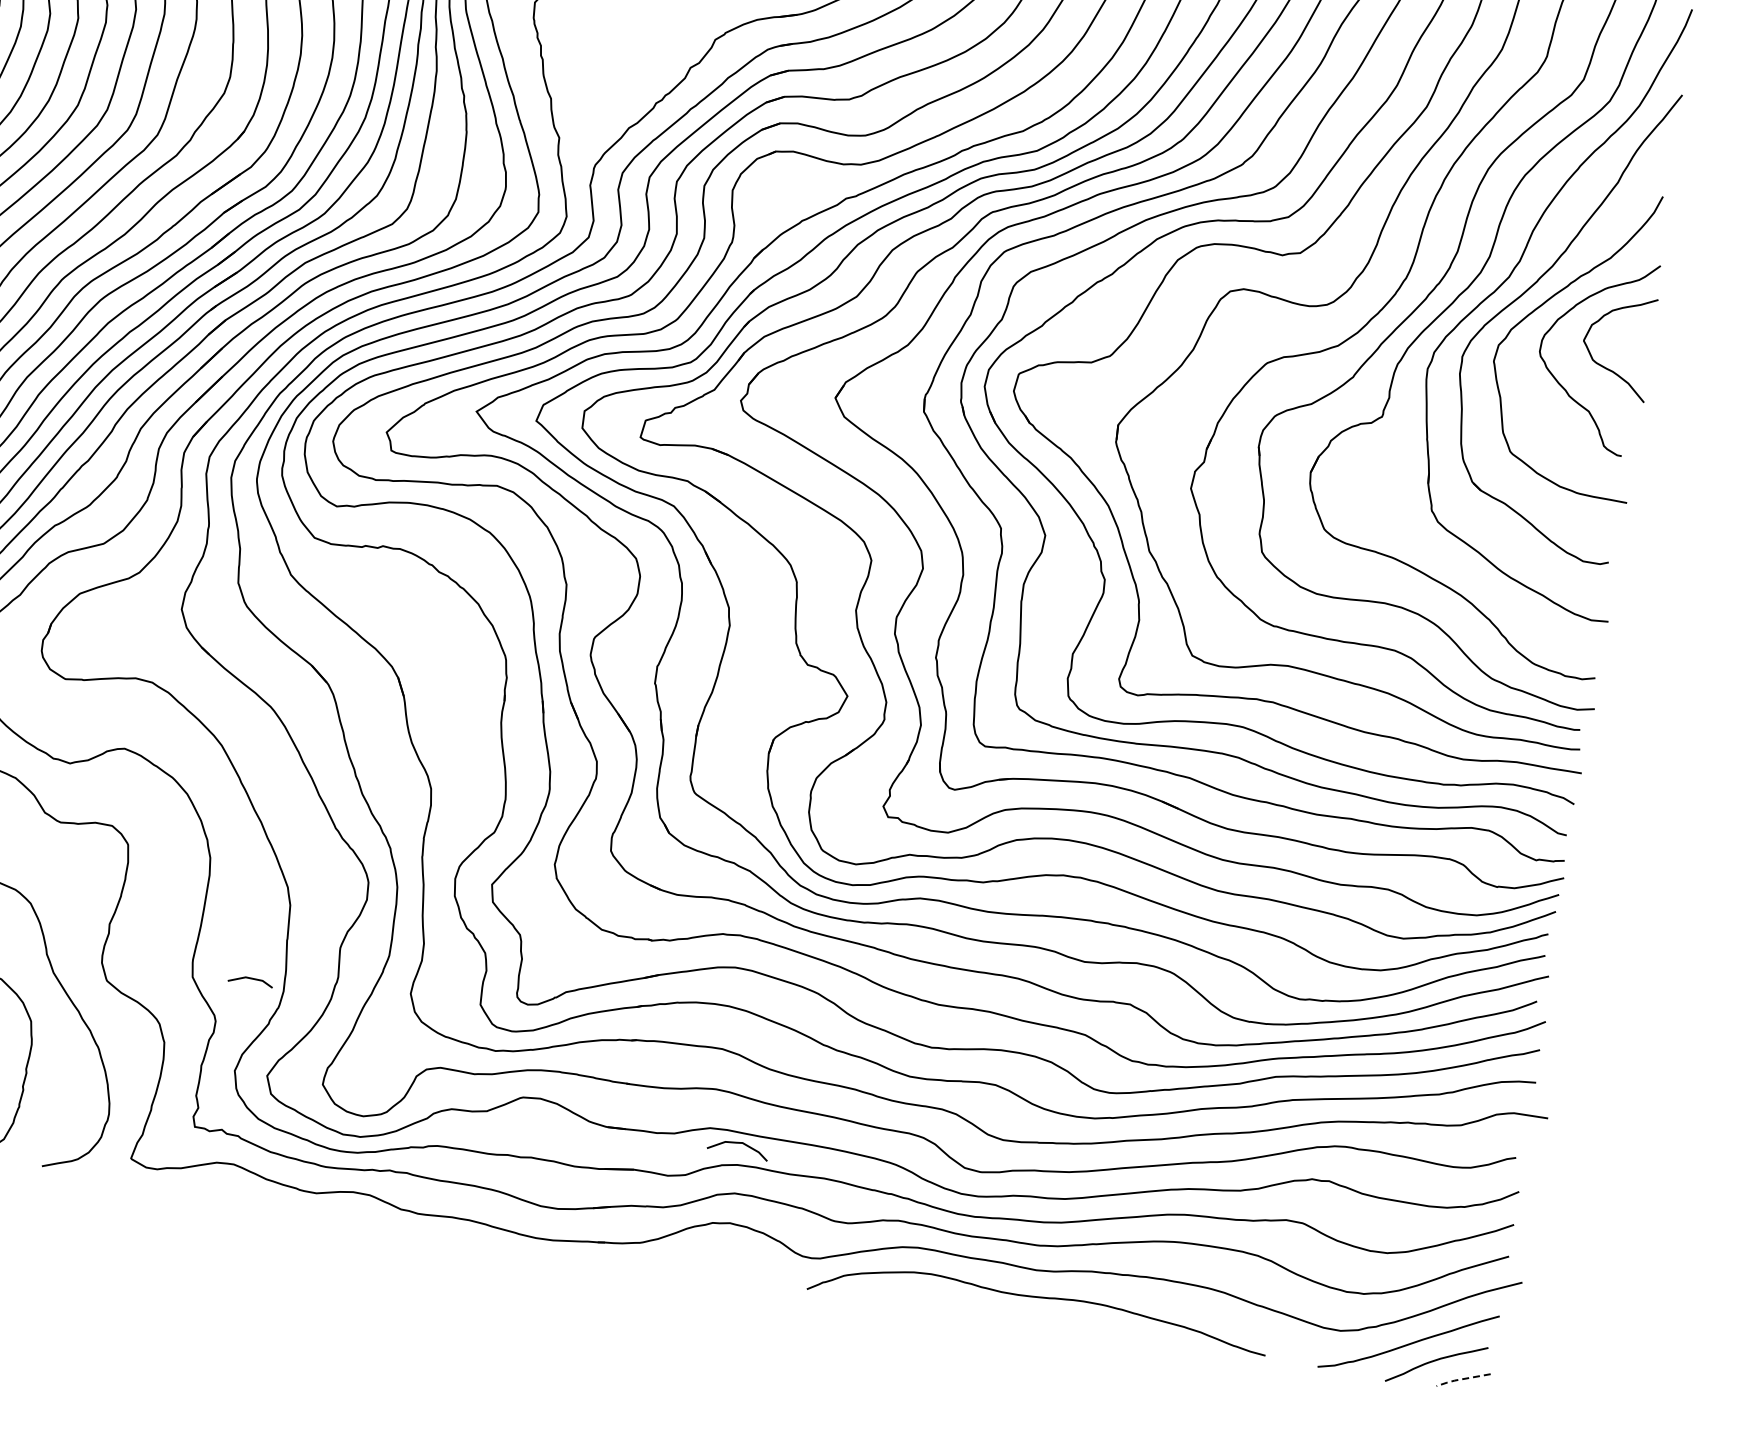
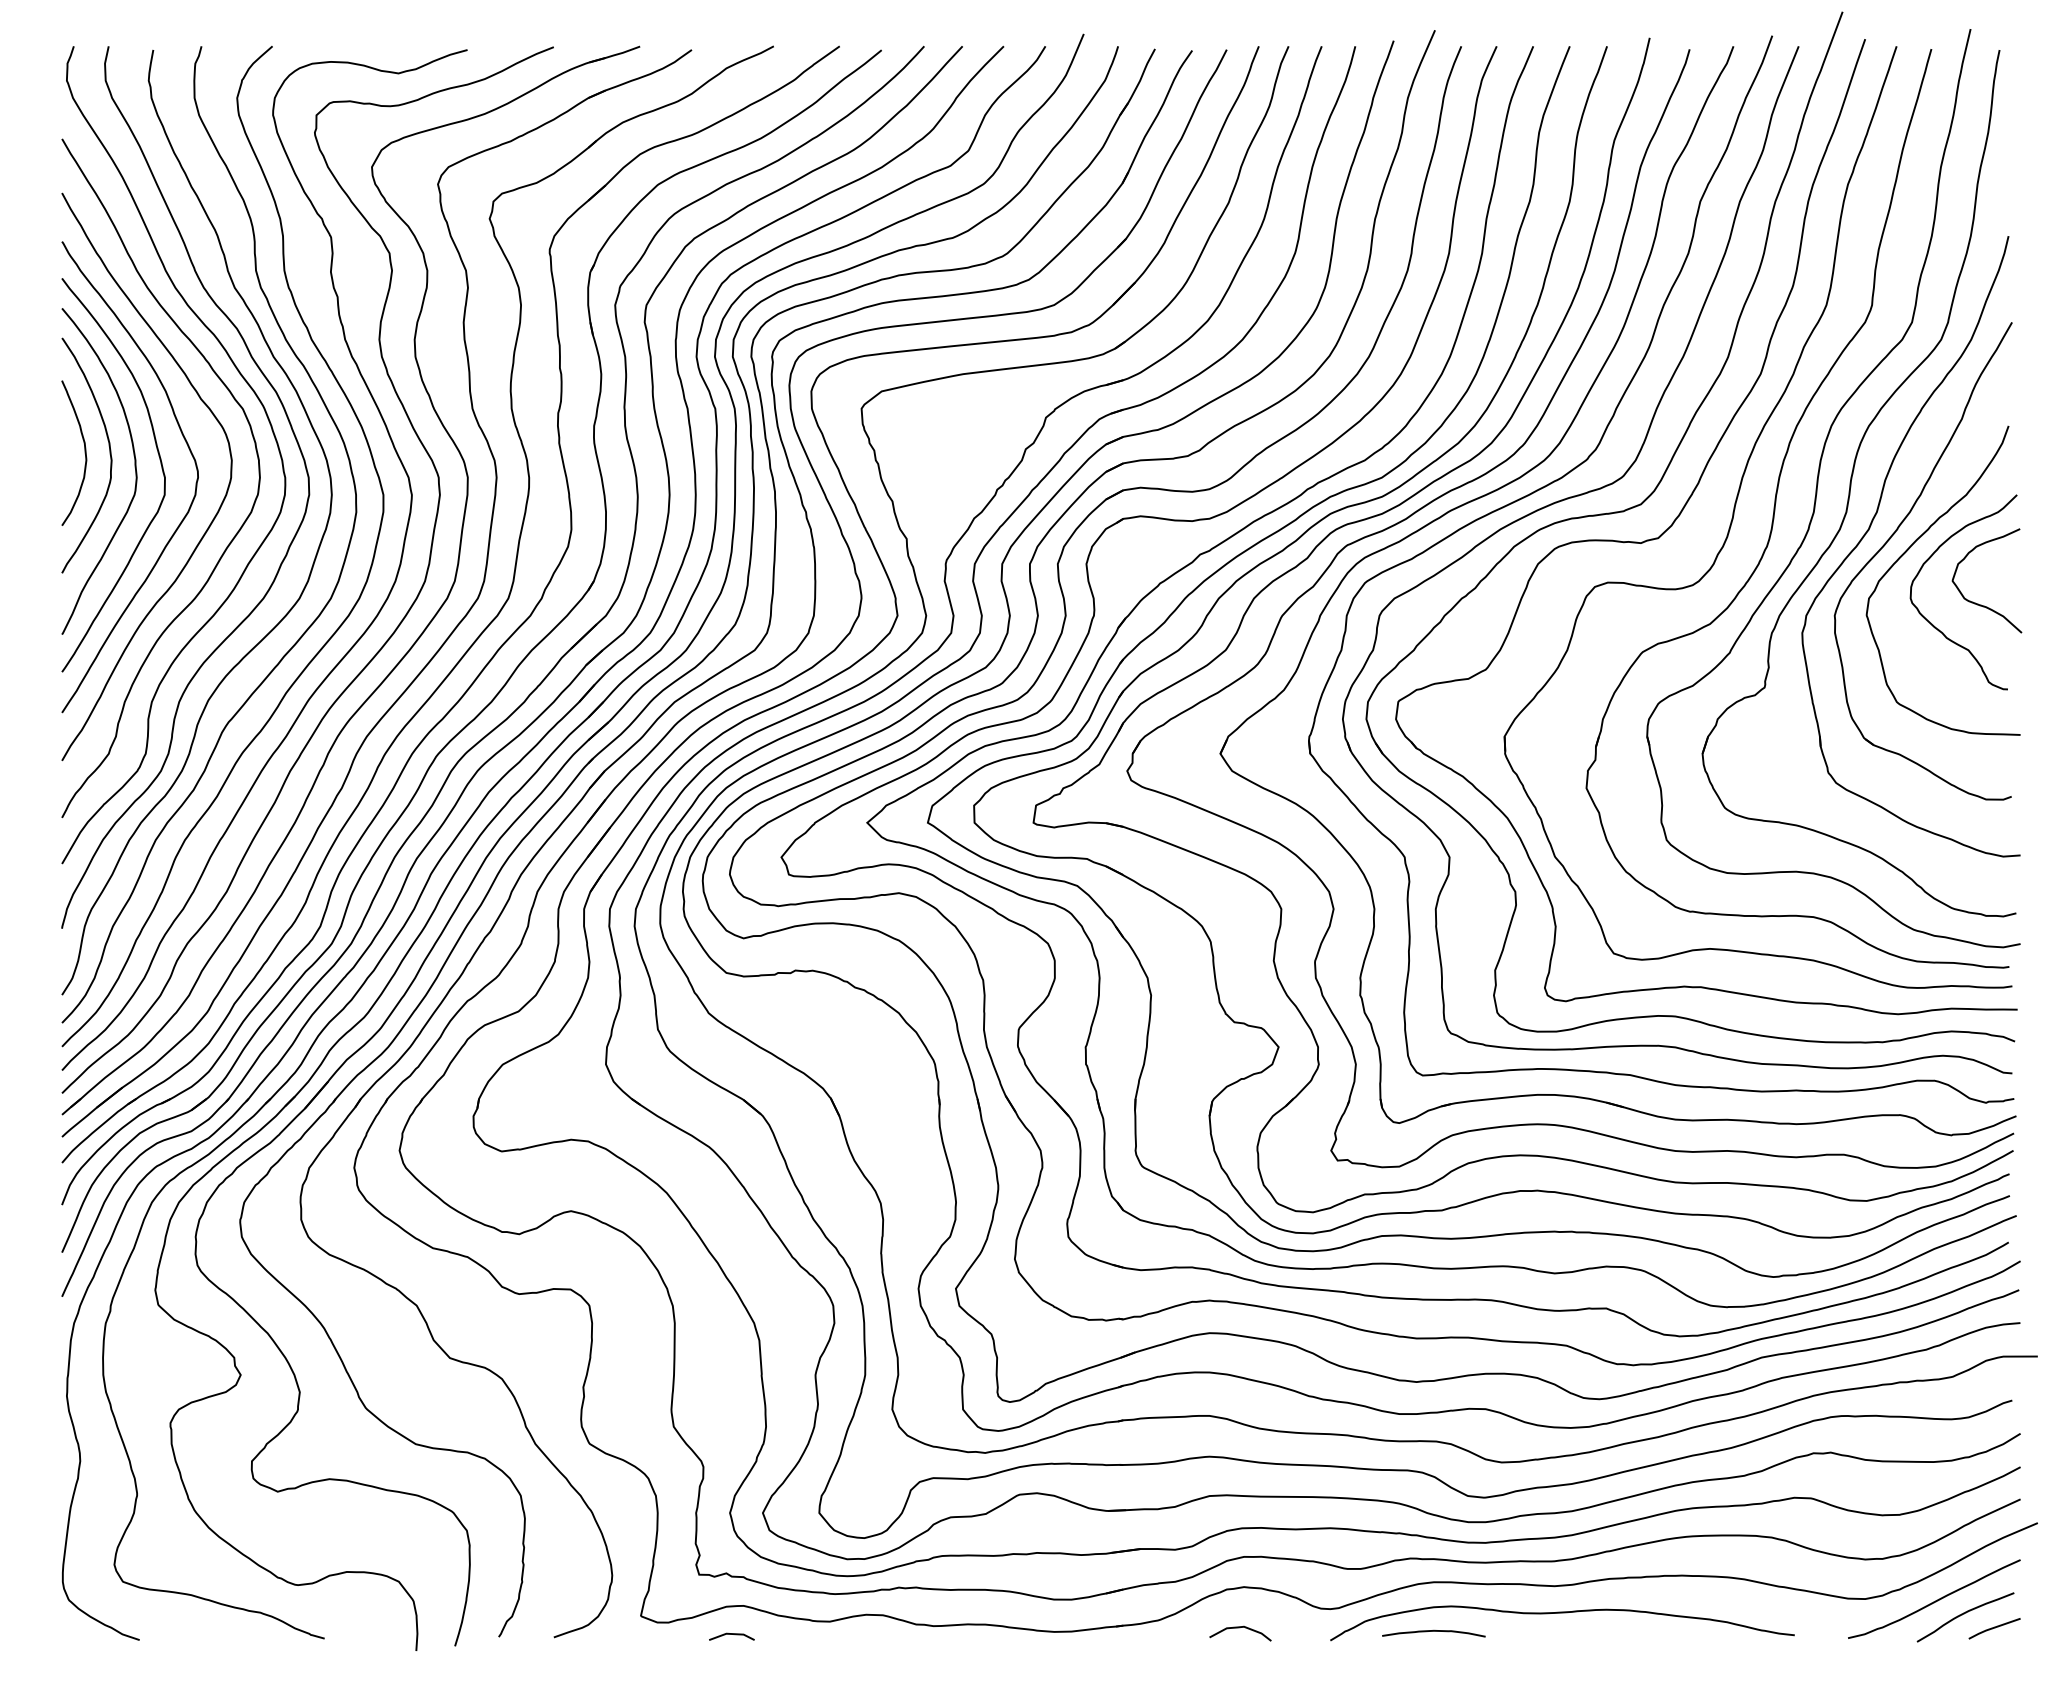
line: (250, 978) -> (731, 1634), moved
curve: (737, 1144) -> (1239, 1628), moved
curve: (909, 1296) -> (1433, 1631), added
line: (1461, 1379) -> (1992, 1628), dashed -> solid

